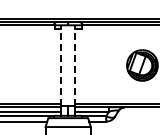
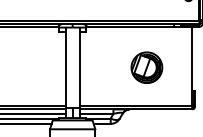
line: (61, 65) -> (65, 67), dashed -> solid
line: (75, 65) -> (79, 67), dashed -> solid

